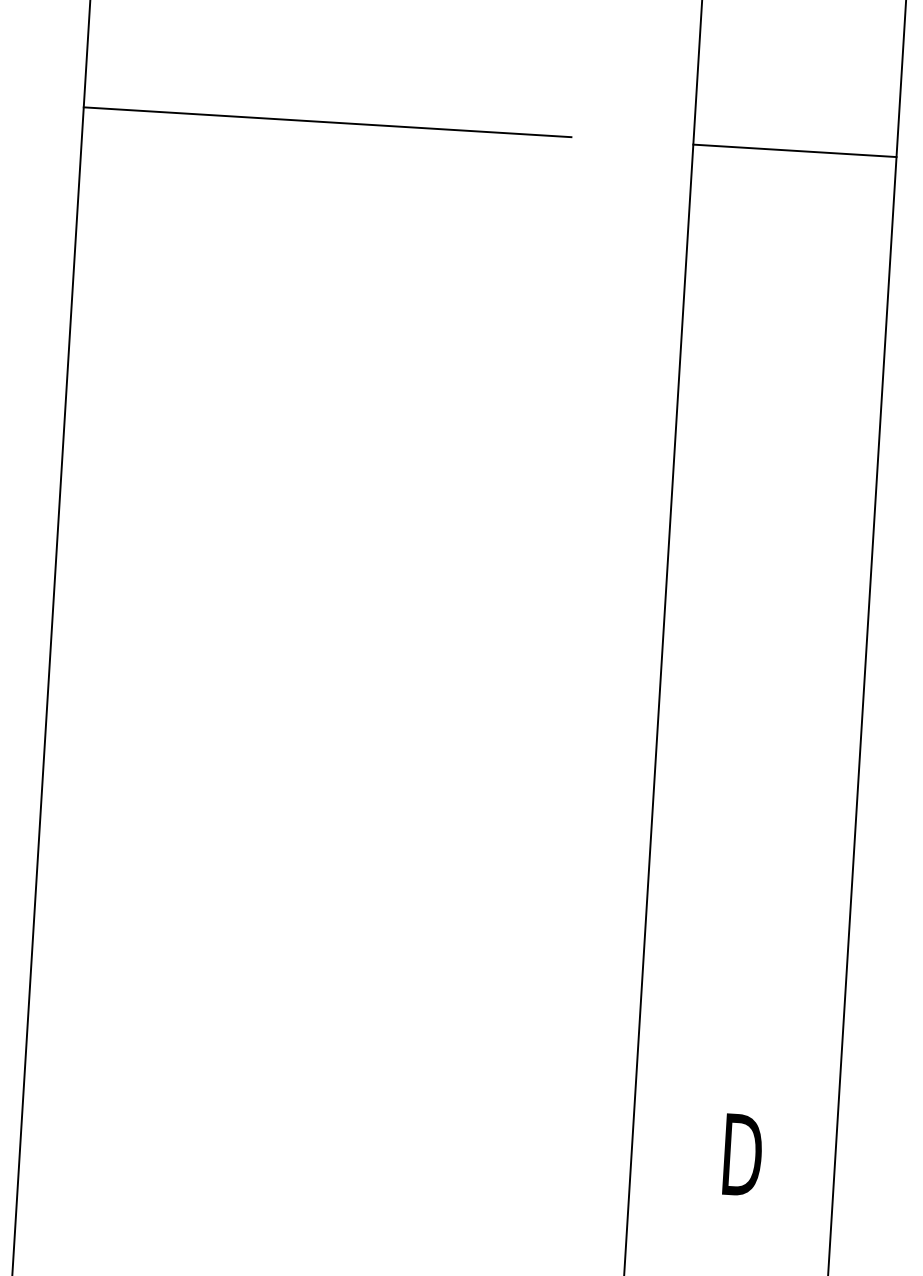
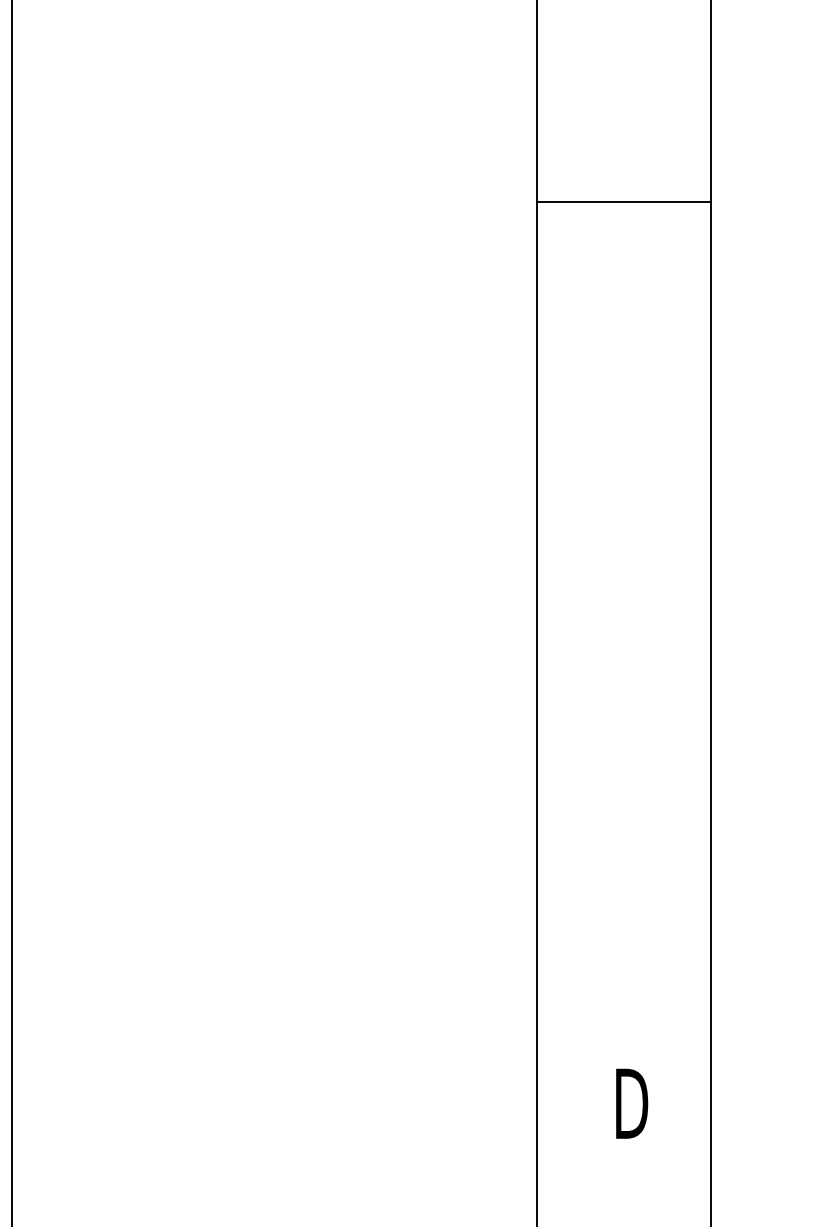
line: (327, 122) -> (221, 239), removed
line: (794, 150) -> (623, 202), moved

